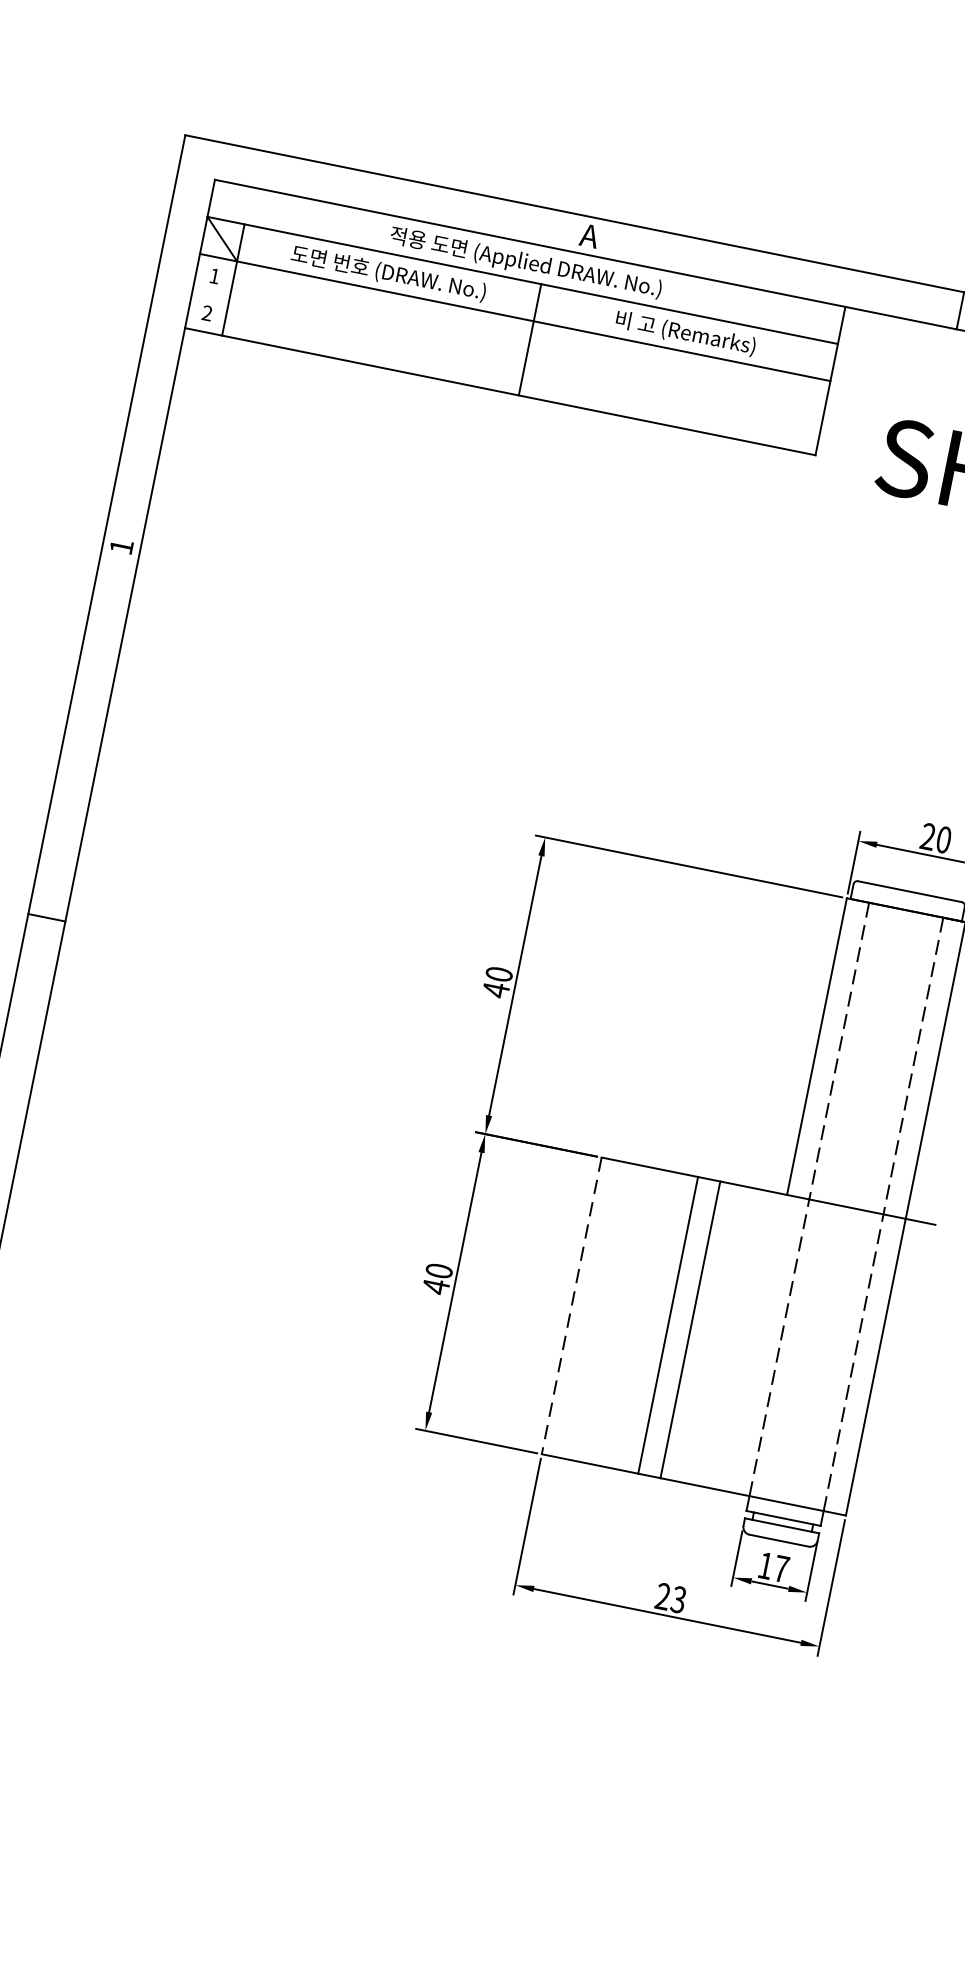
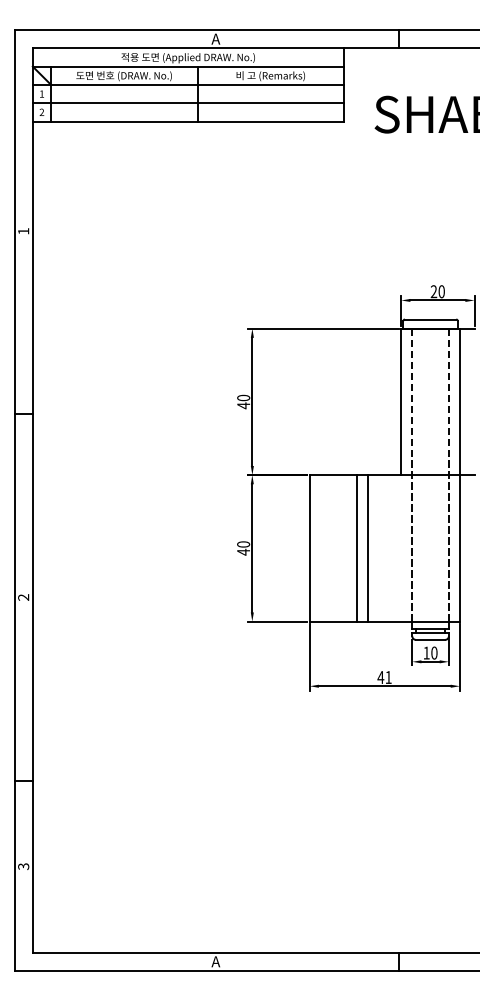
line: (507, 355) -> (188, 103), added
line: (571, 1306) -> (309, 548), dashed -> solid
text: (781, 1567) -> (434, 652), 17 -> 10
text: (670, 1598) -> (384, 677), 23 -> 41

